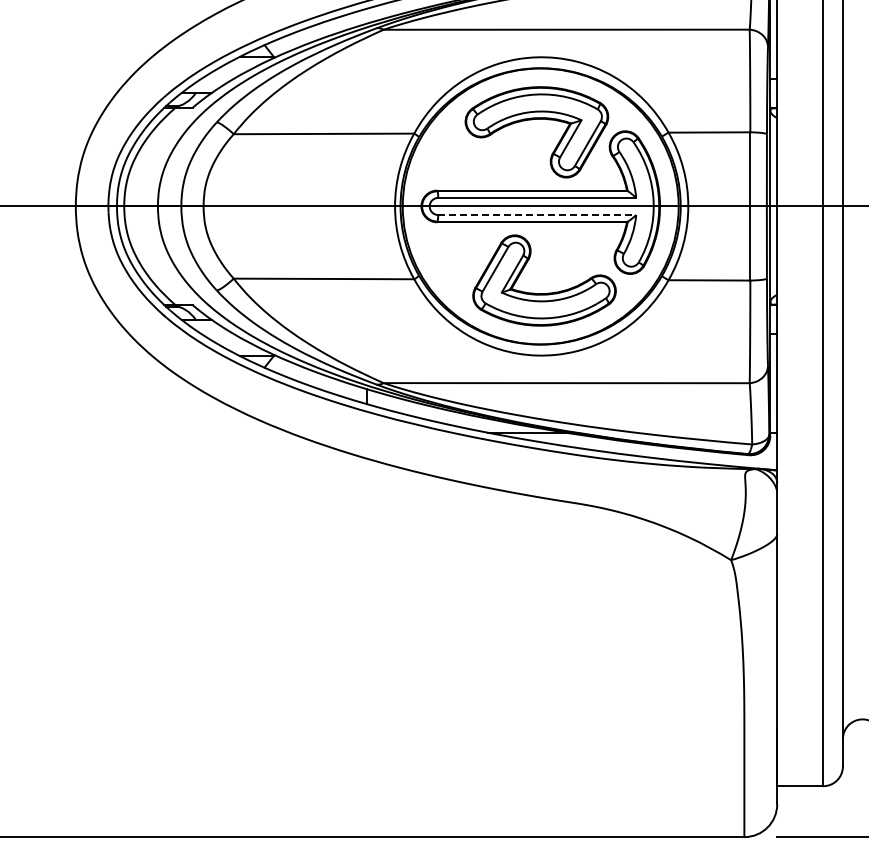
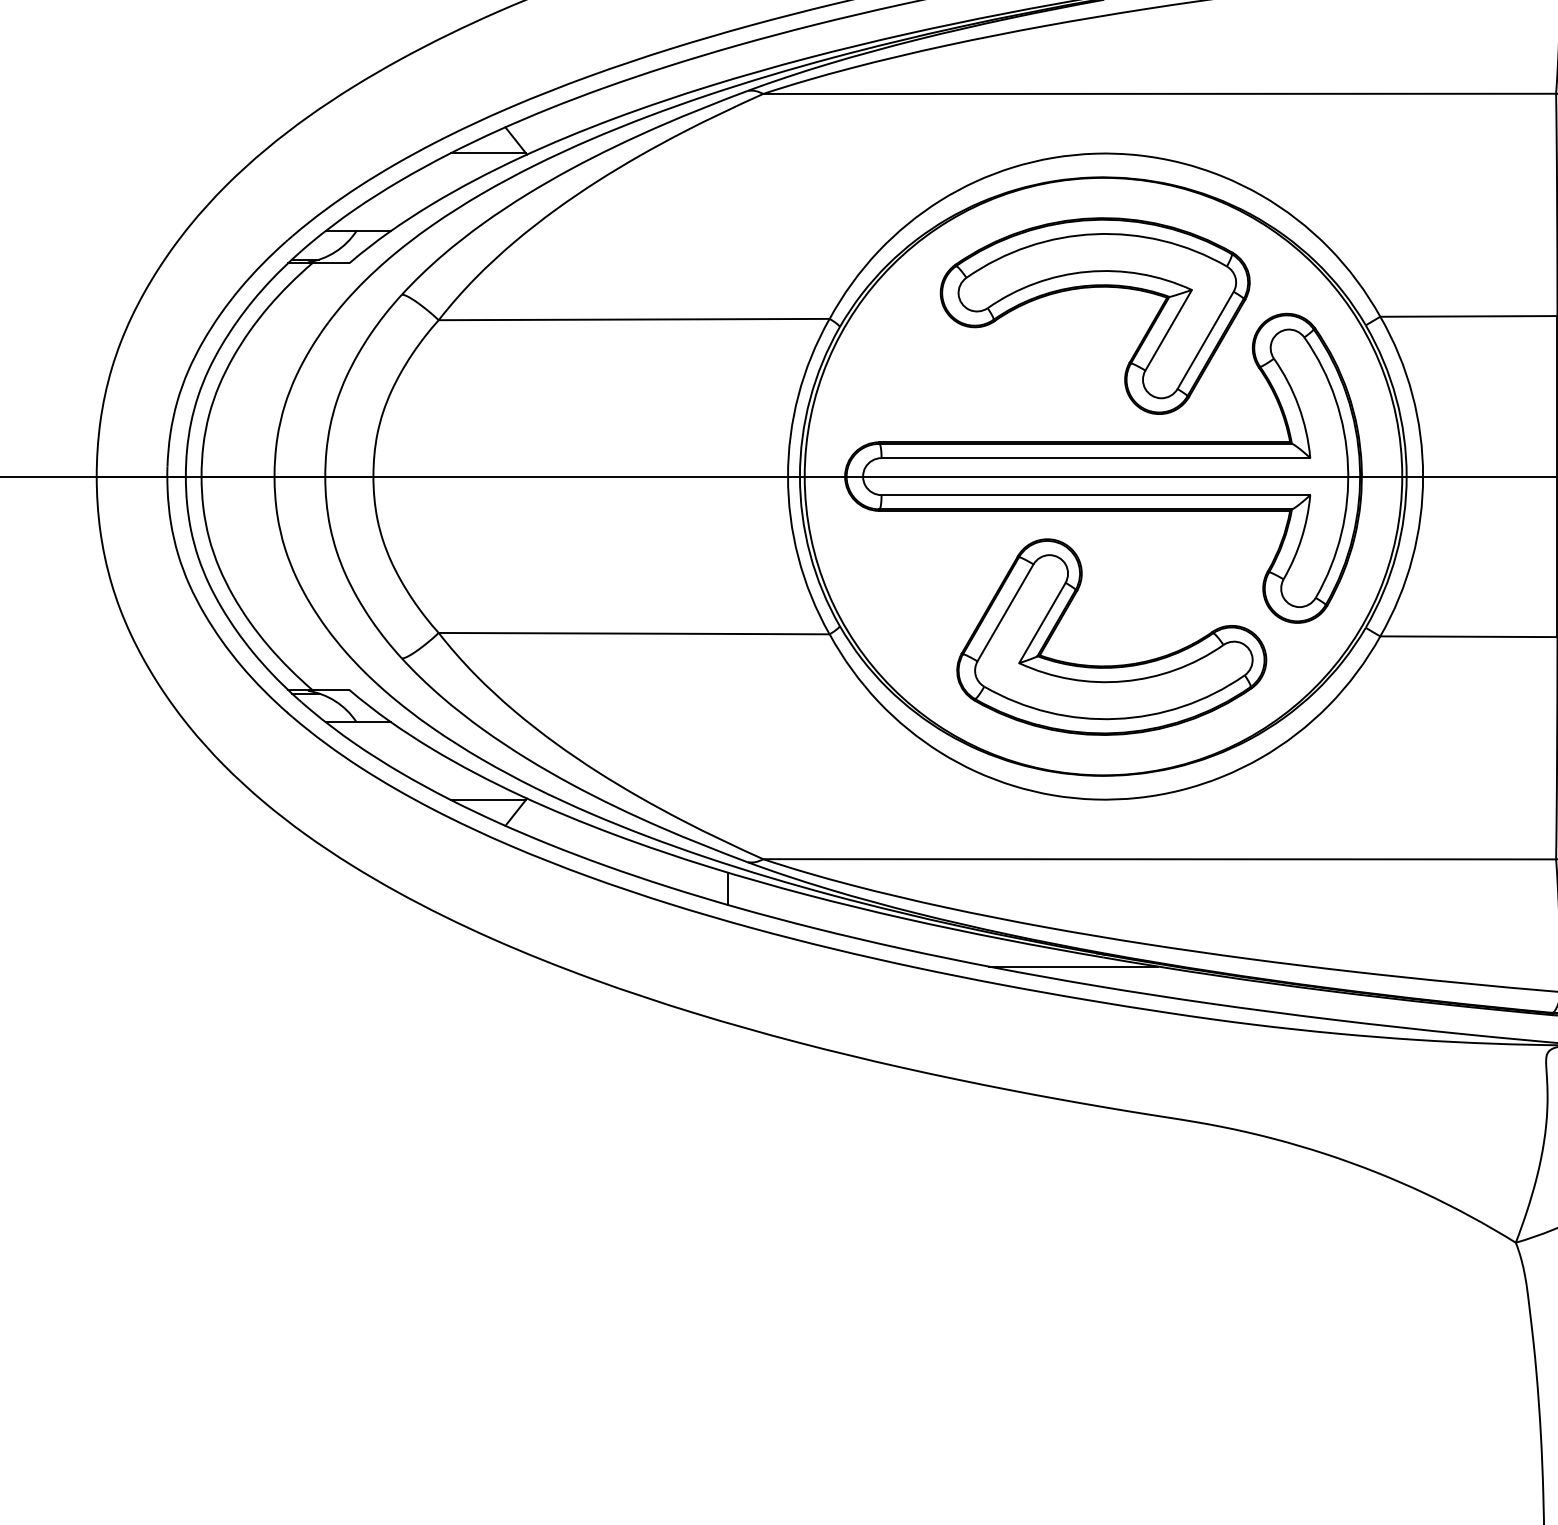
line: (537, 215) -> (1096, 496), dashed -> solid

